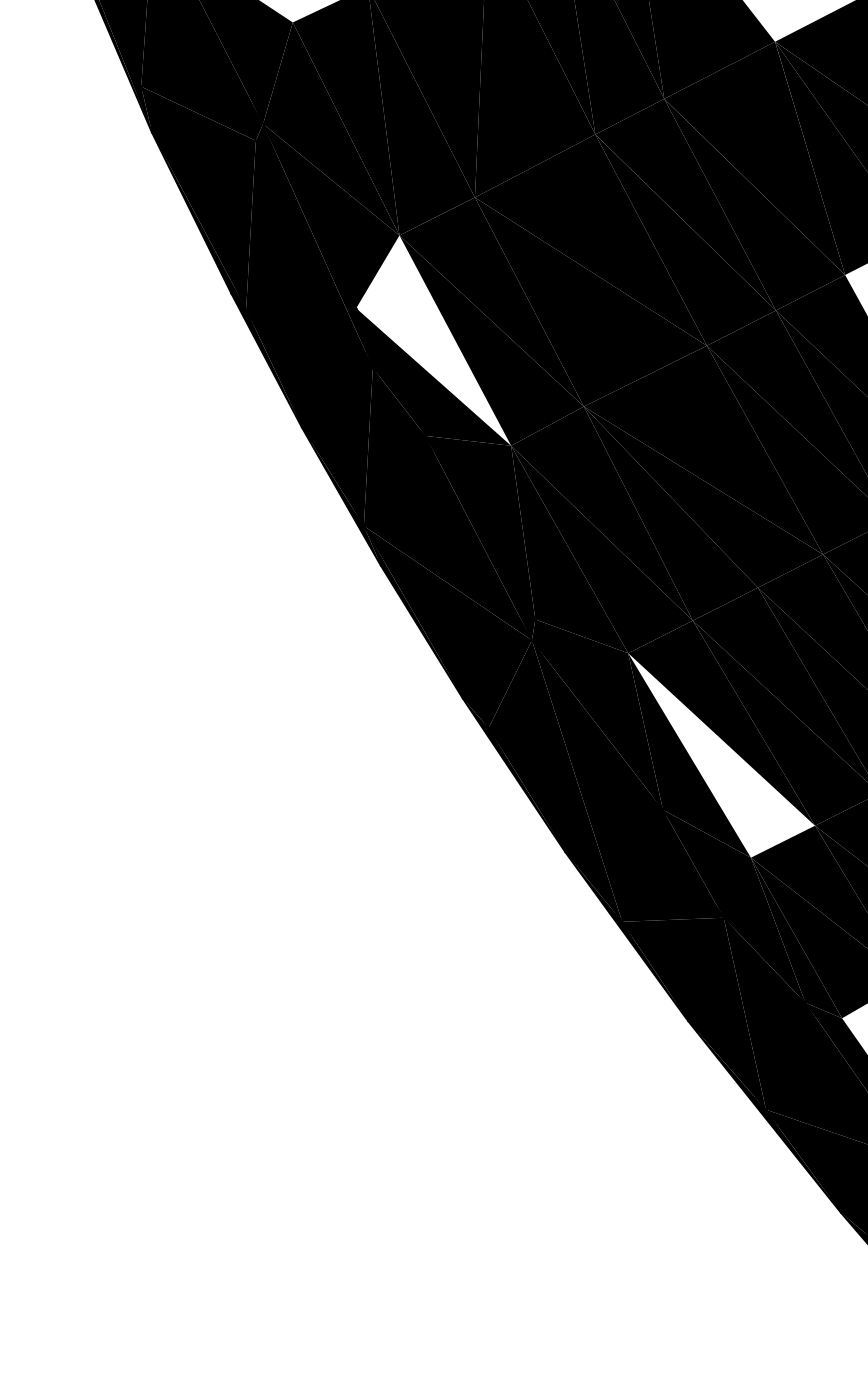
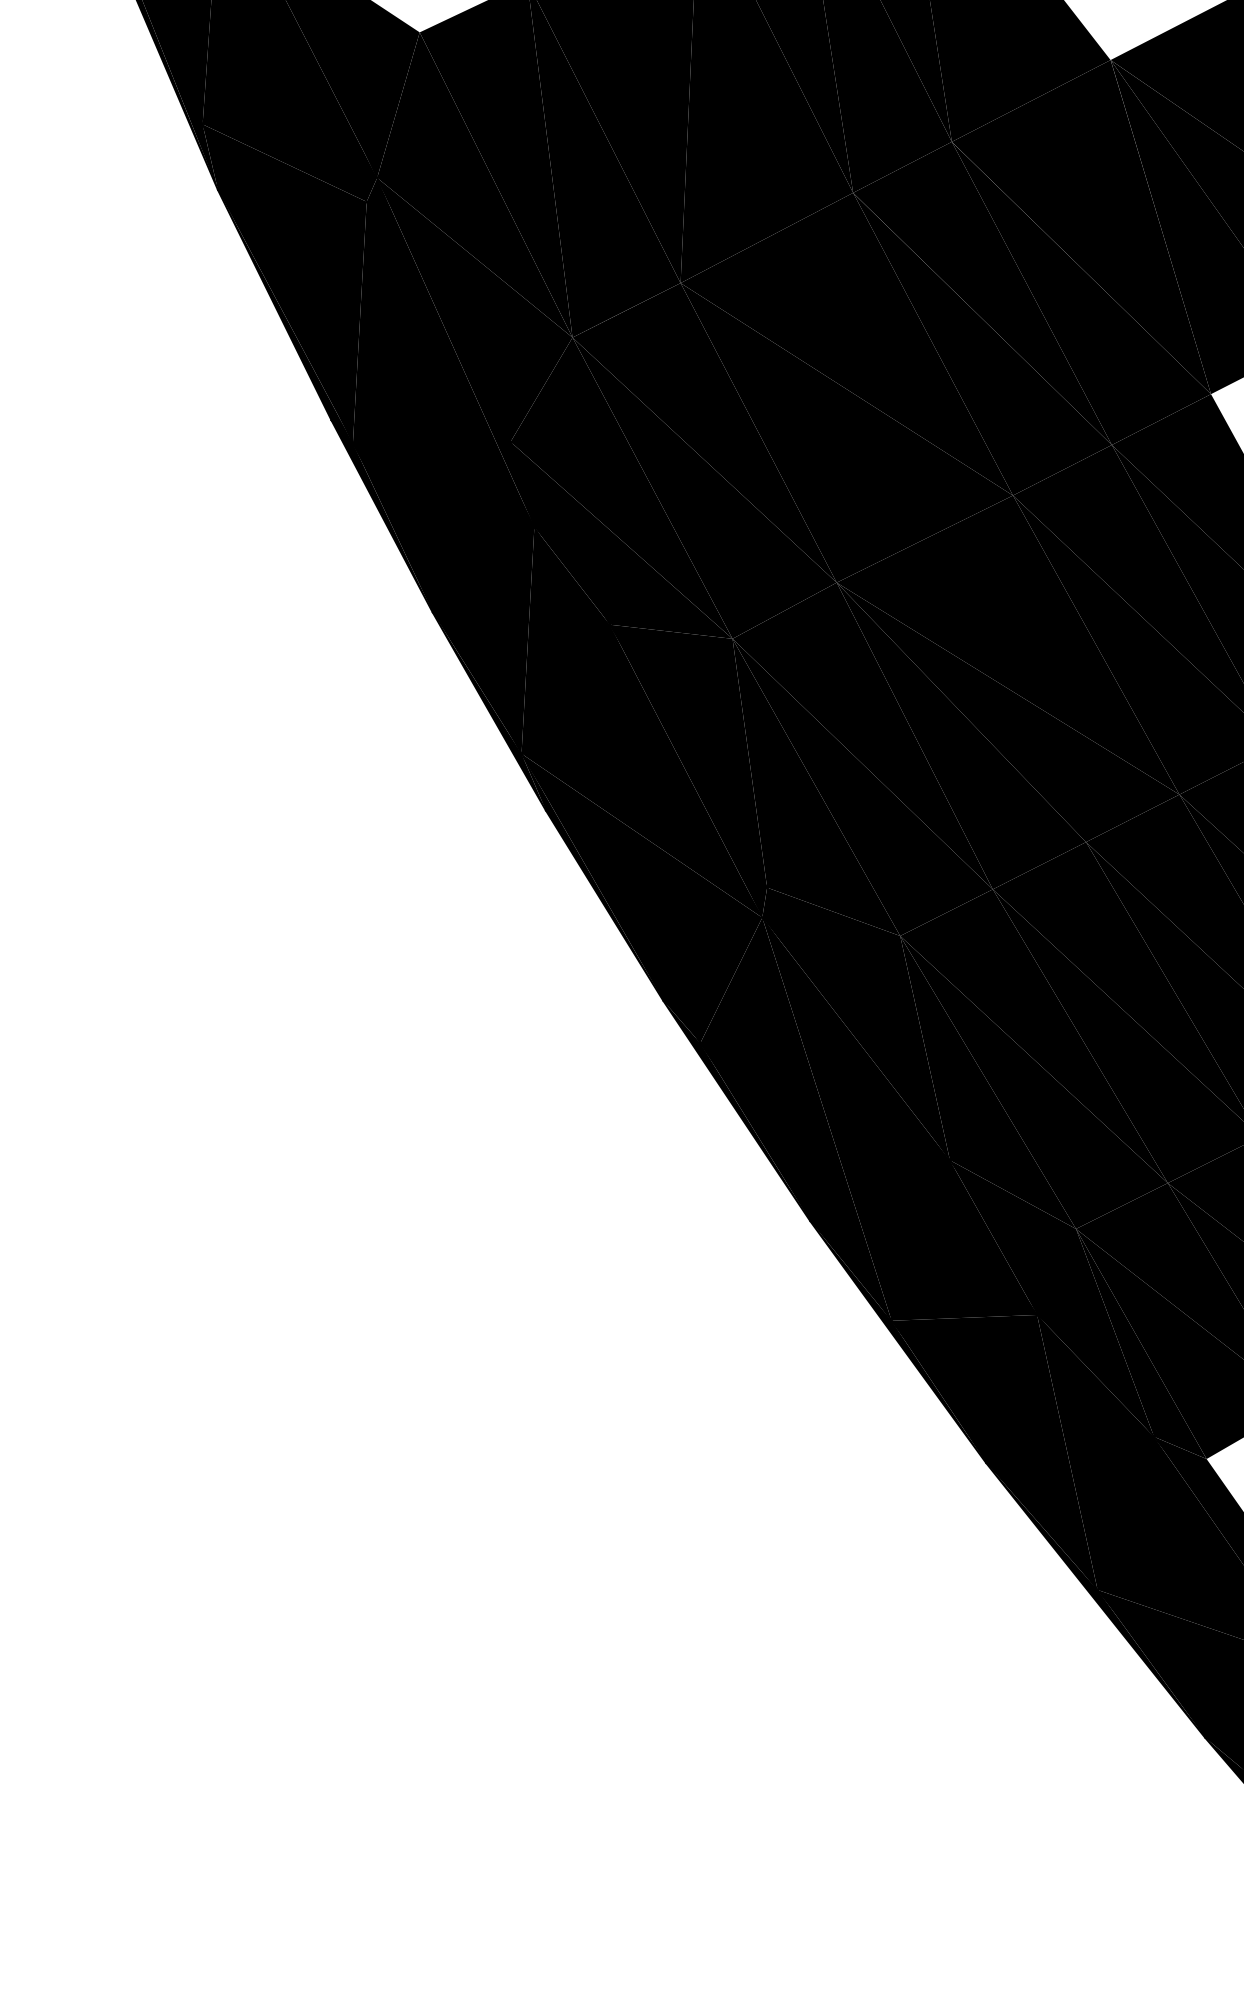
fill: (433, 340) -> (621, 487), added
fill: (721, 755) -> (1033, 1082), added

